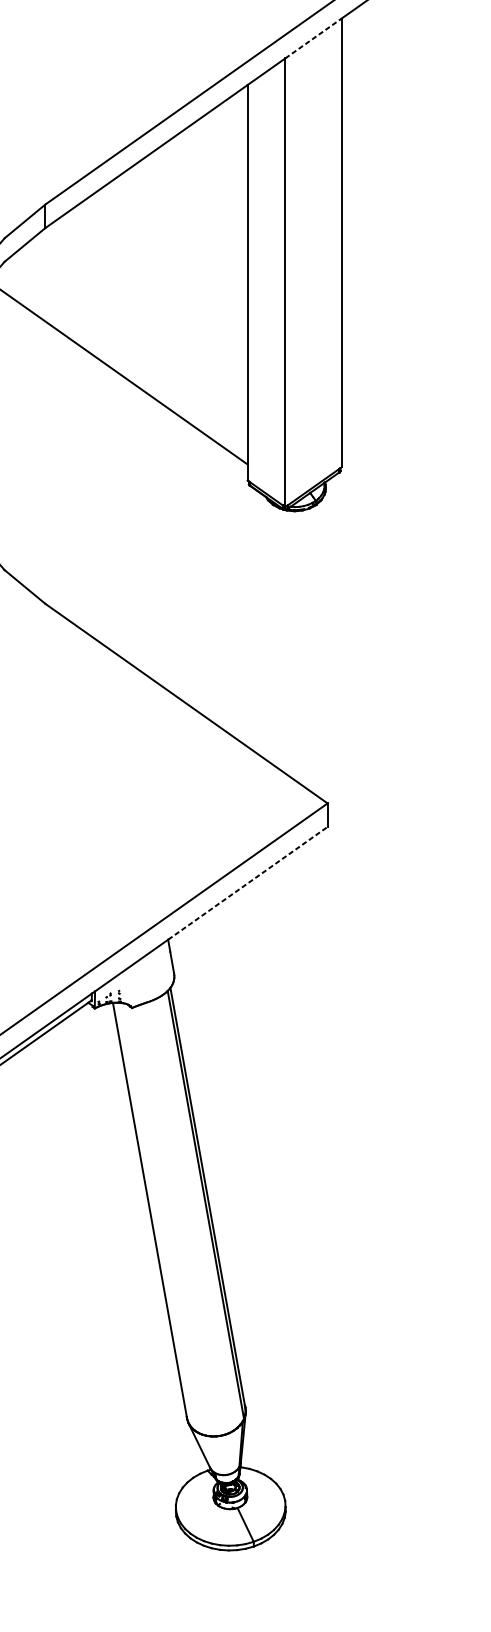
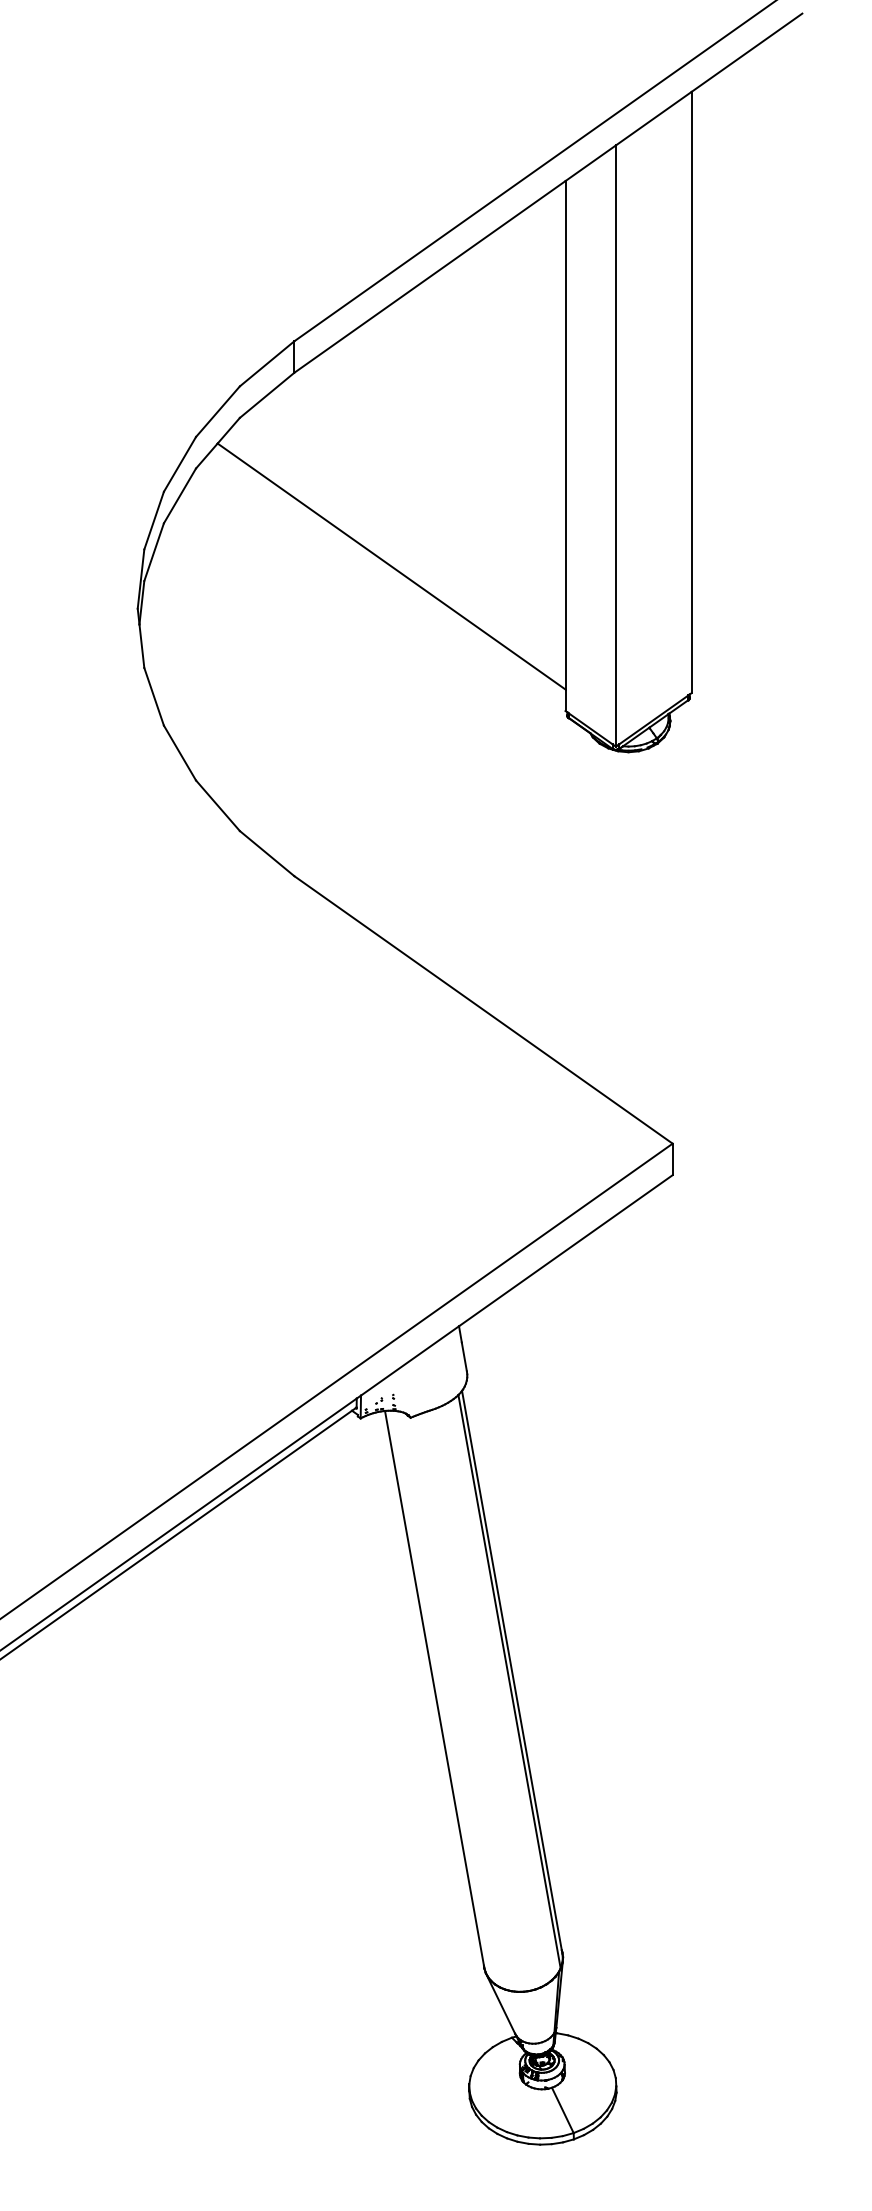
line: (314, 38) -> (654, 118), dashed -> solid
line: (247, 883) -> (565, 1250), dashed -> solid

